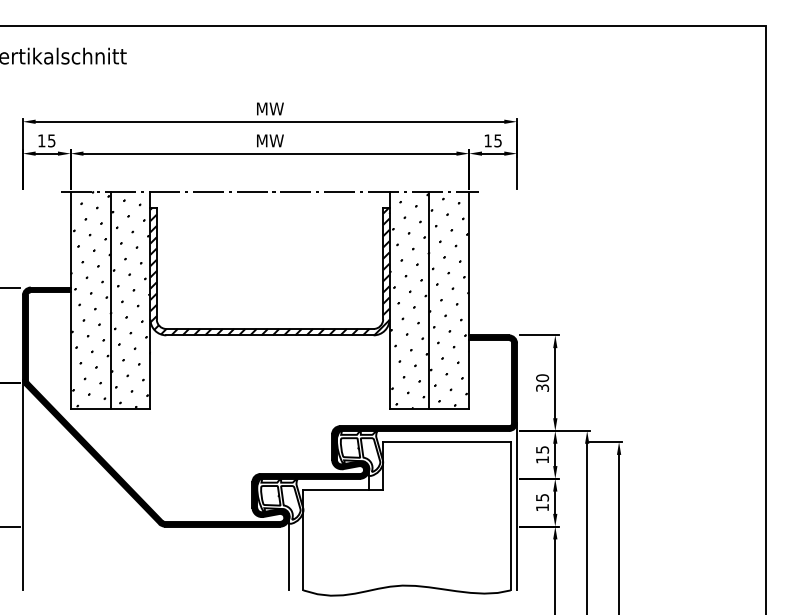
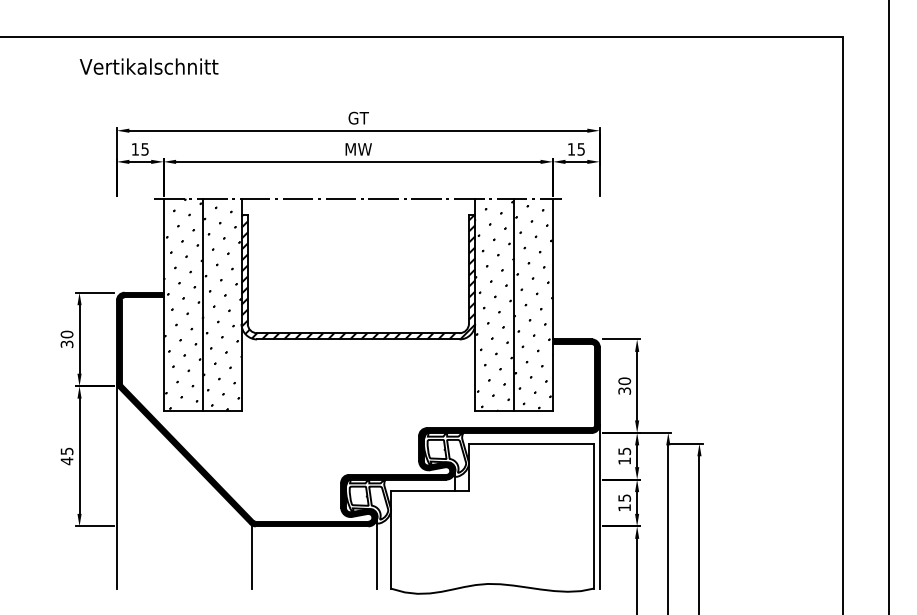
text: (270, 108) -> (358, 117), MW -> GT
line: (161, 557) -> (252, 556), added

